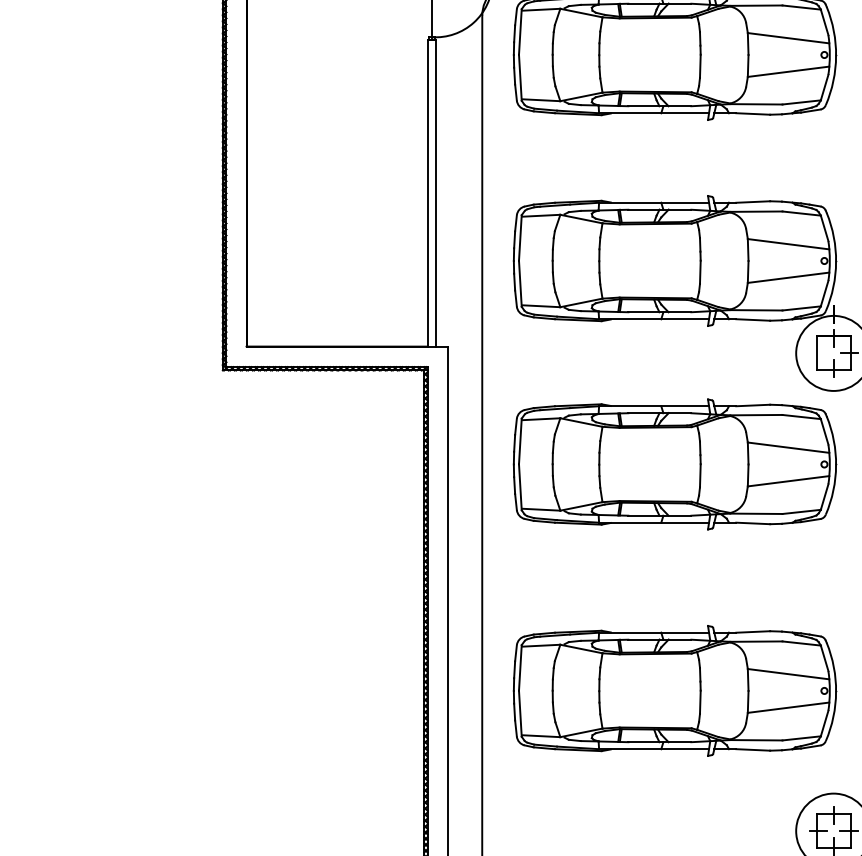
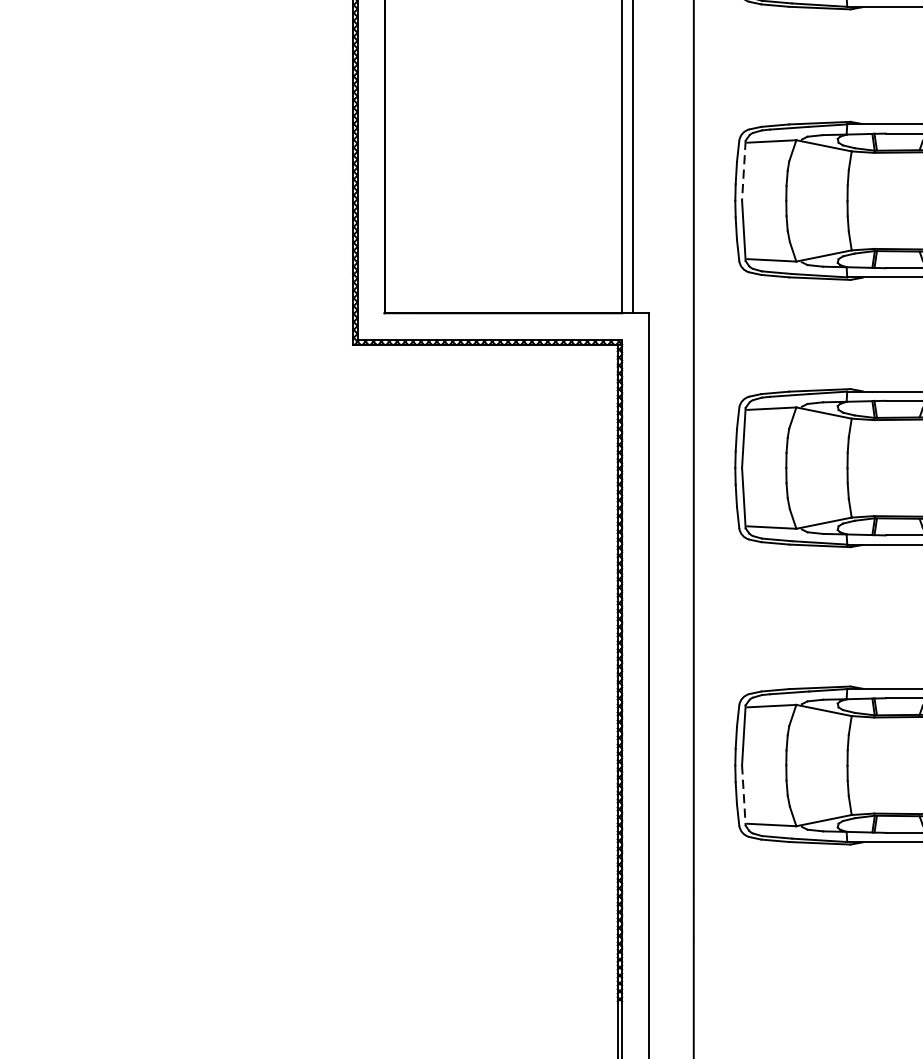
line: (520, 238) -> (744, 171), solid -> dashed
line: (520, 714) -> (744, 796), solid -> dashed

